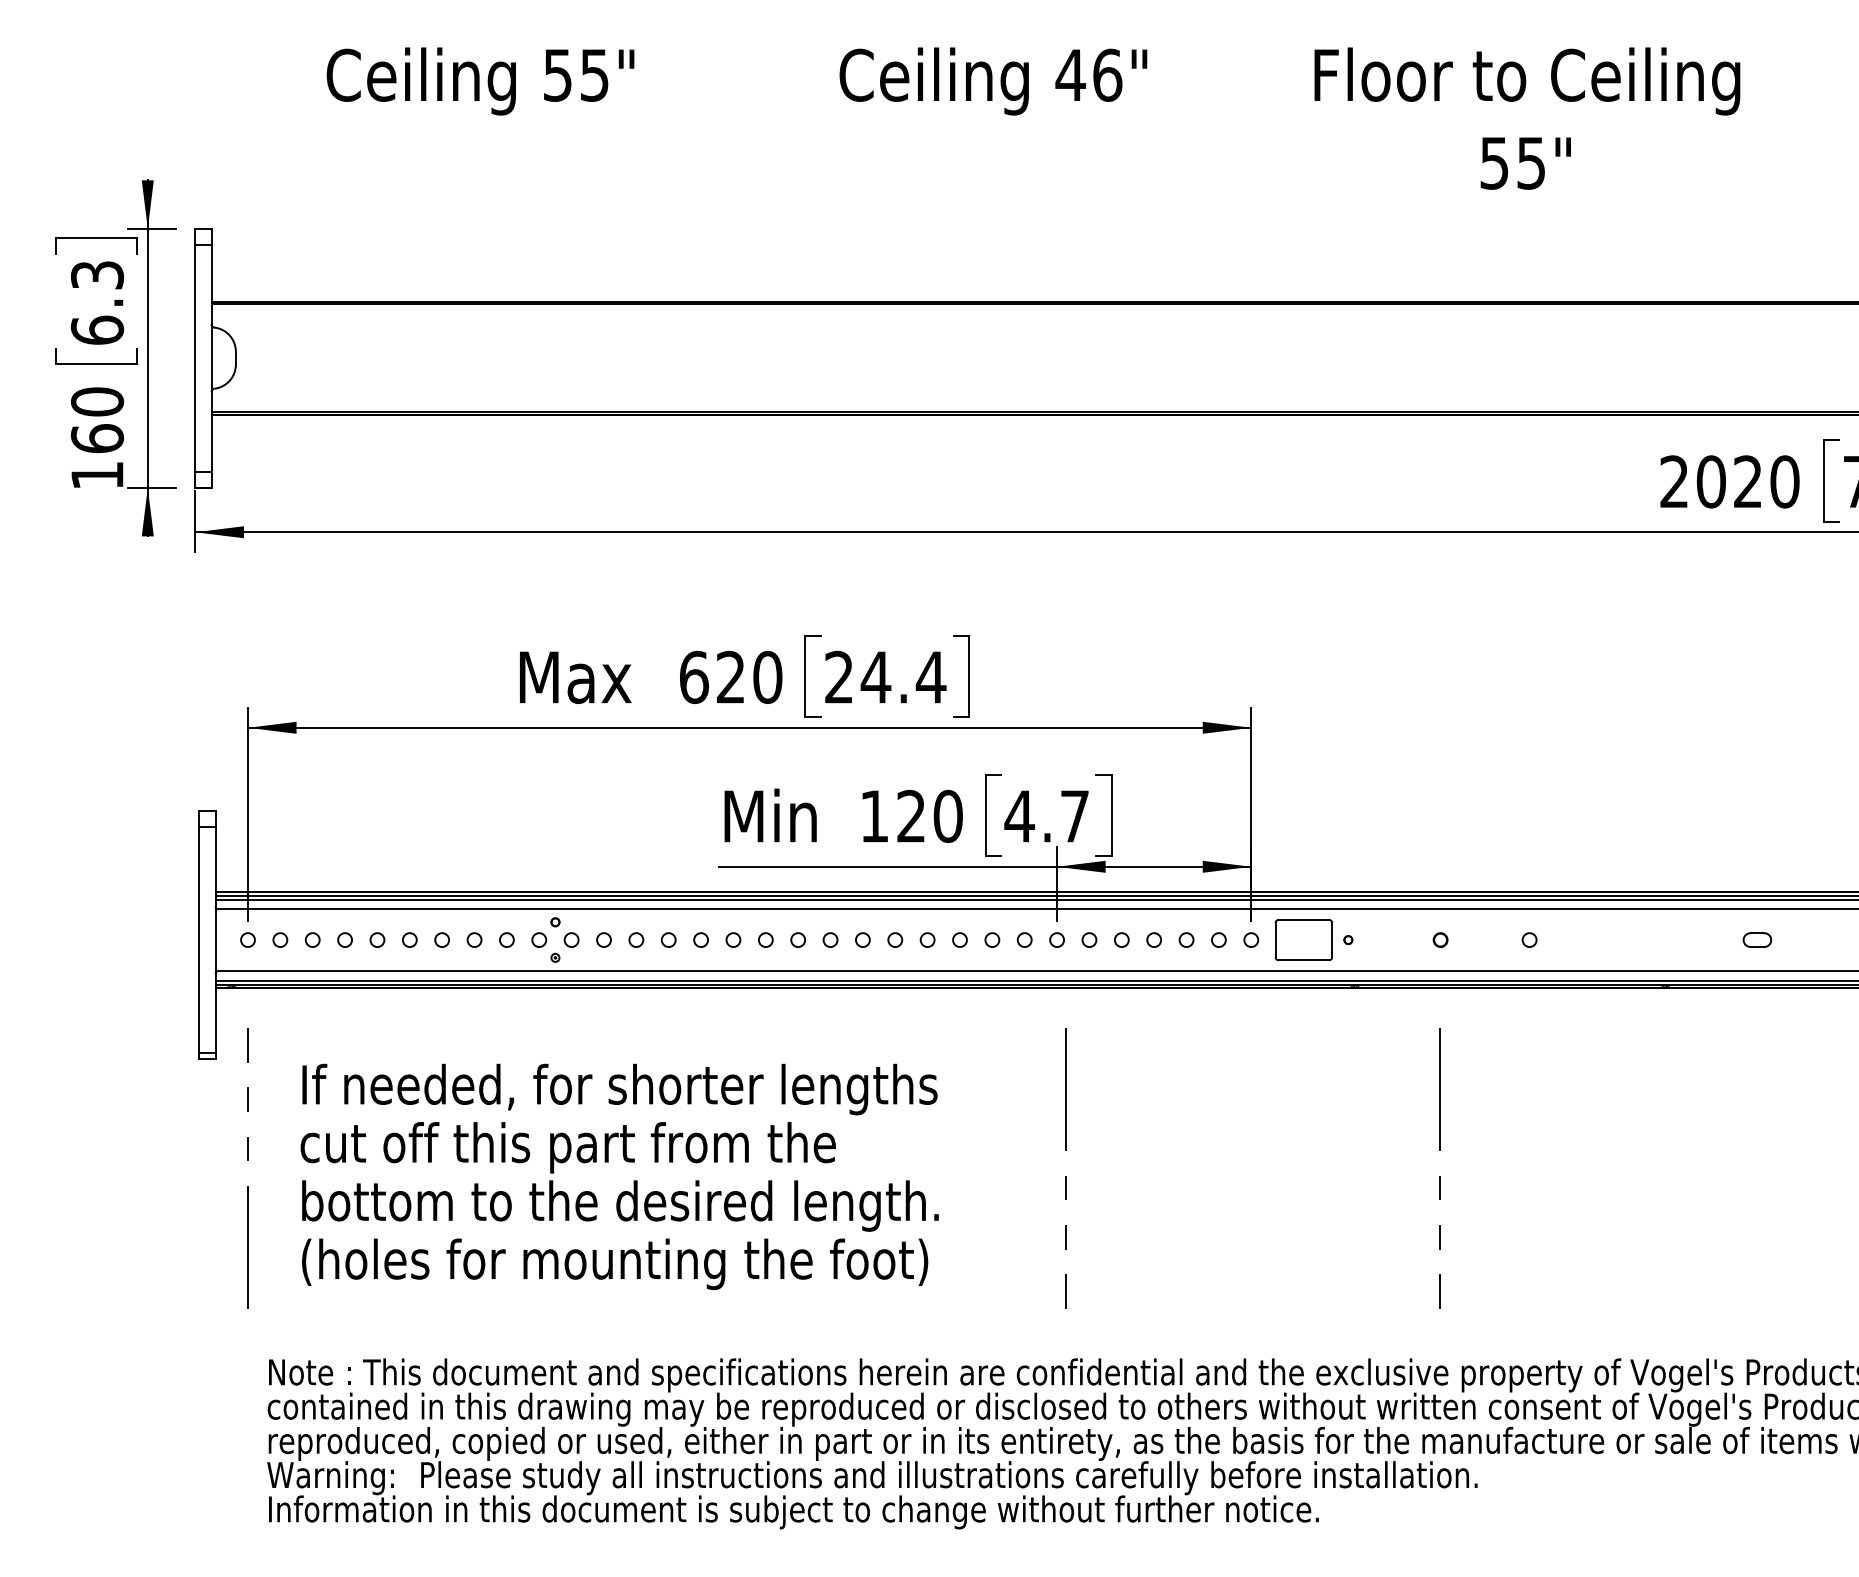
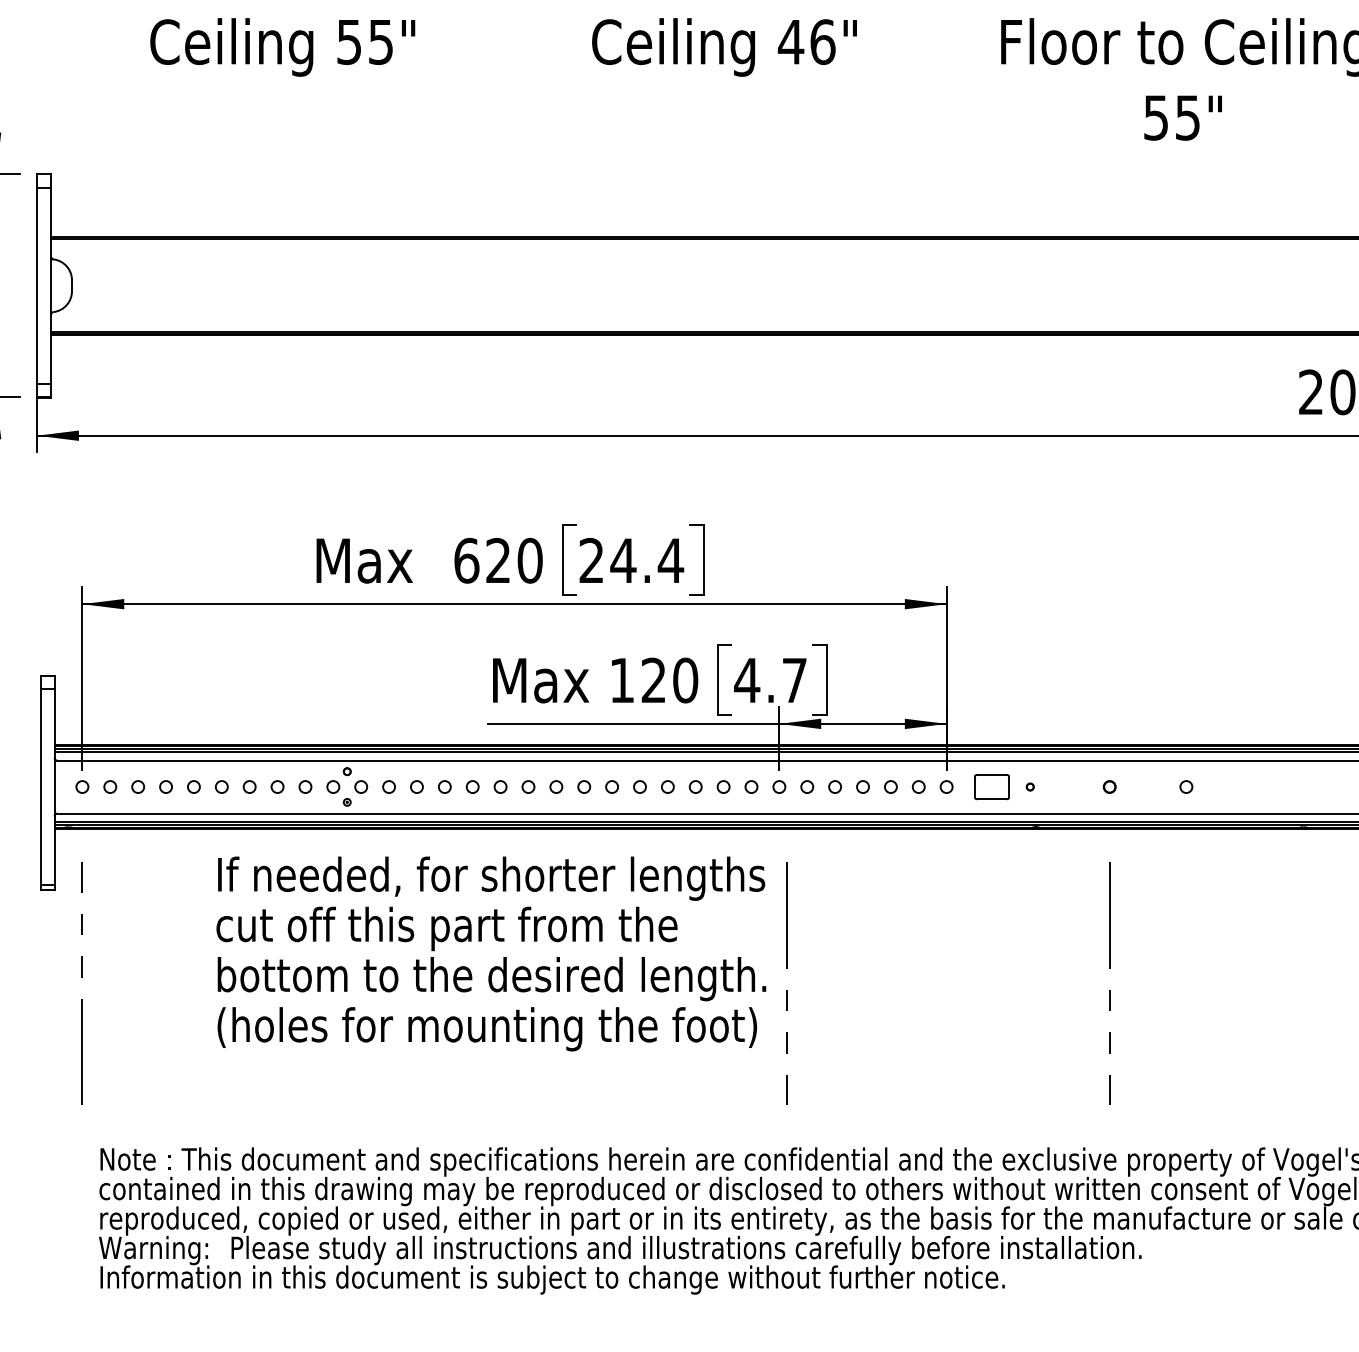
text: (804, 815) -> (561, 679), Min -> Max
part: (1303, 940) -> (991, 787), size x0.7
text: (619, 1176) -> (491, 953), moved

